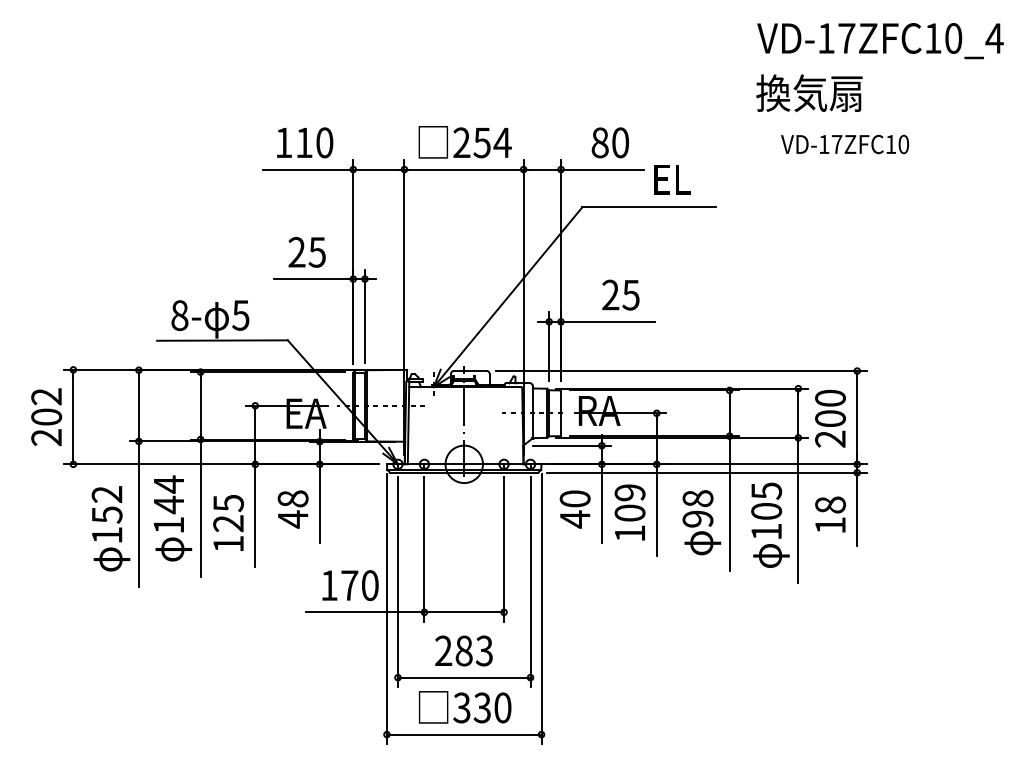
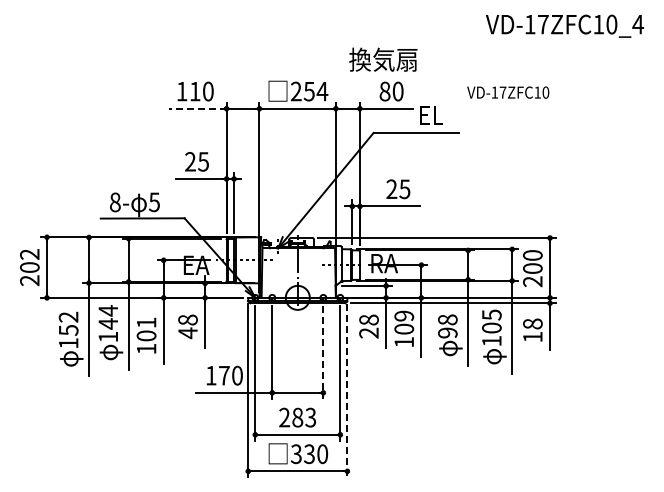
text: (809, 92) -> (383, 59), moved
text: (845, 144) -> (508, 92), moved
line: (307, 169) -> (197, 108), solid -> dashed
text: (574, 508) -> (368, 326), 40 -> 28
text: (228, 513) -> (146, 329), 125 -> 101
line: (504, 549) -> (323, 352), solid -> dashed
line: (541, 608) -> (347, 390), solid -> dashed

